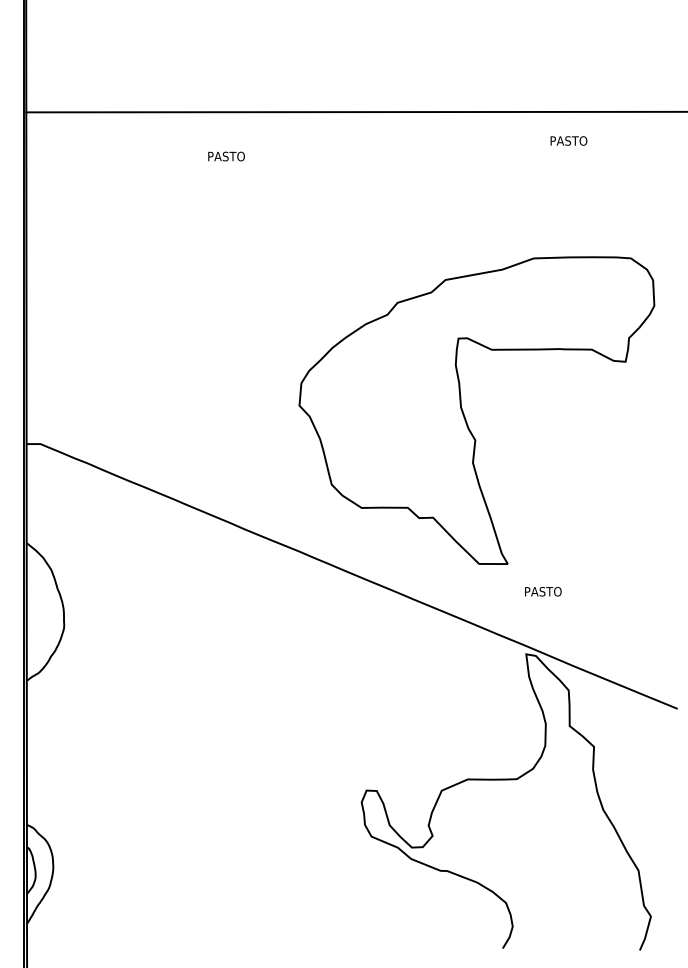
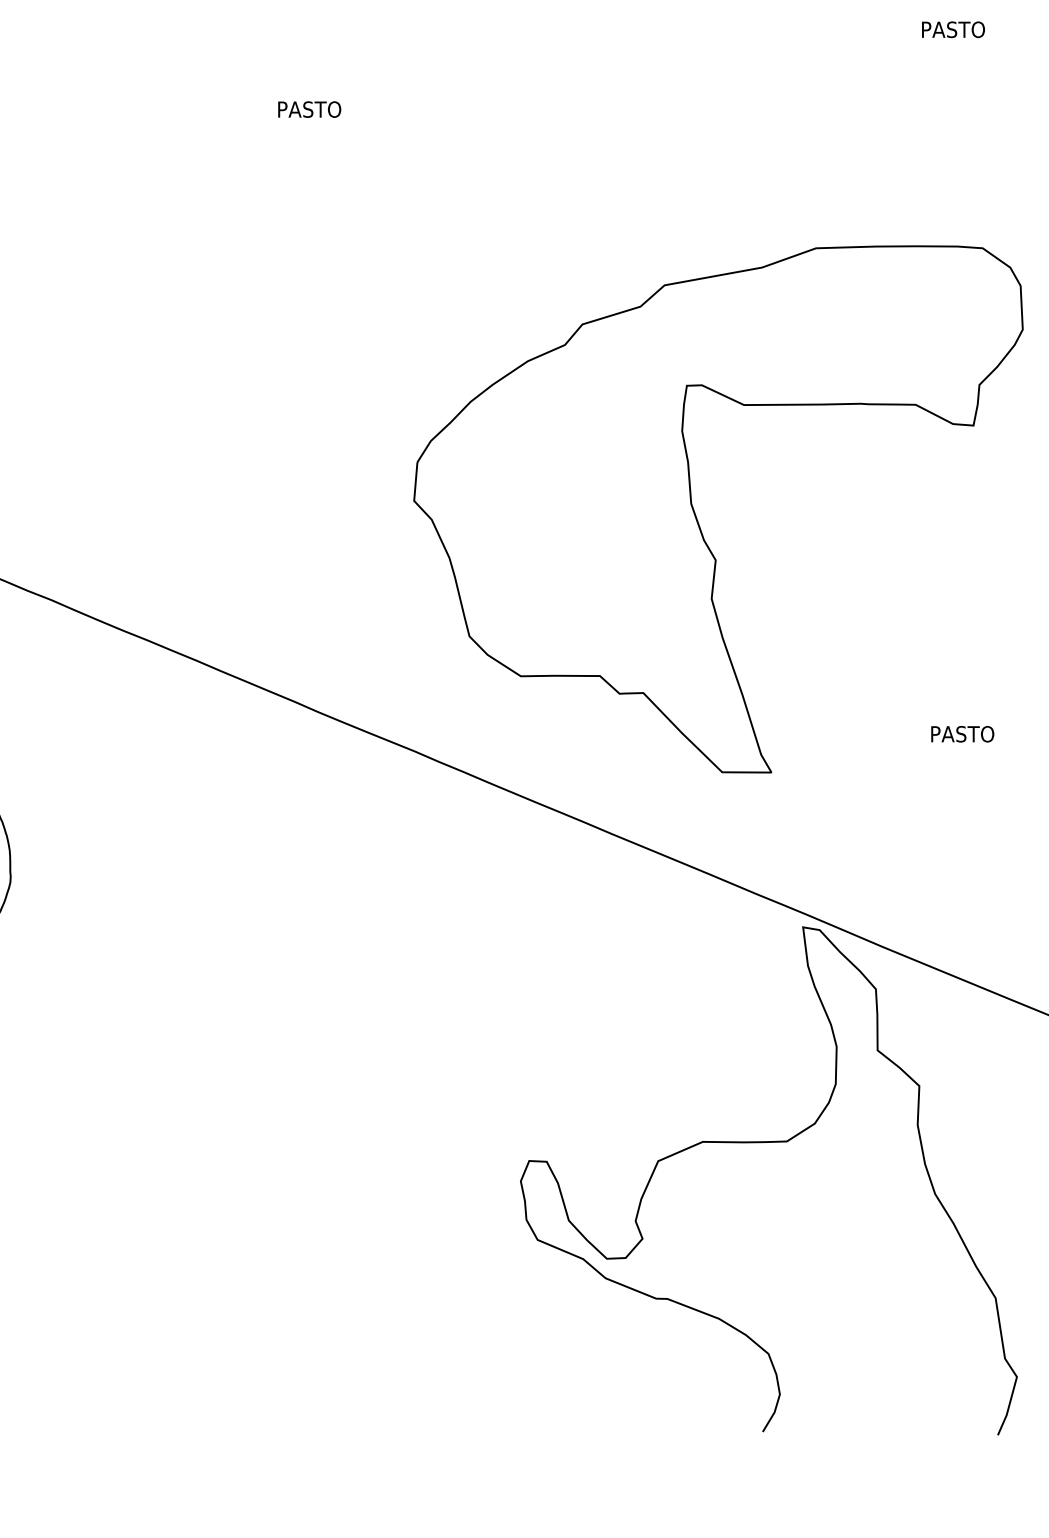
text: (568, 140) -> (952, 28), moved
text: (226, 156) -> (309, 109), moved
text: (543, 591) -> (962, 733), moved

